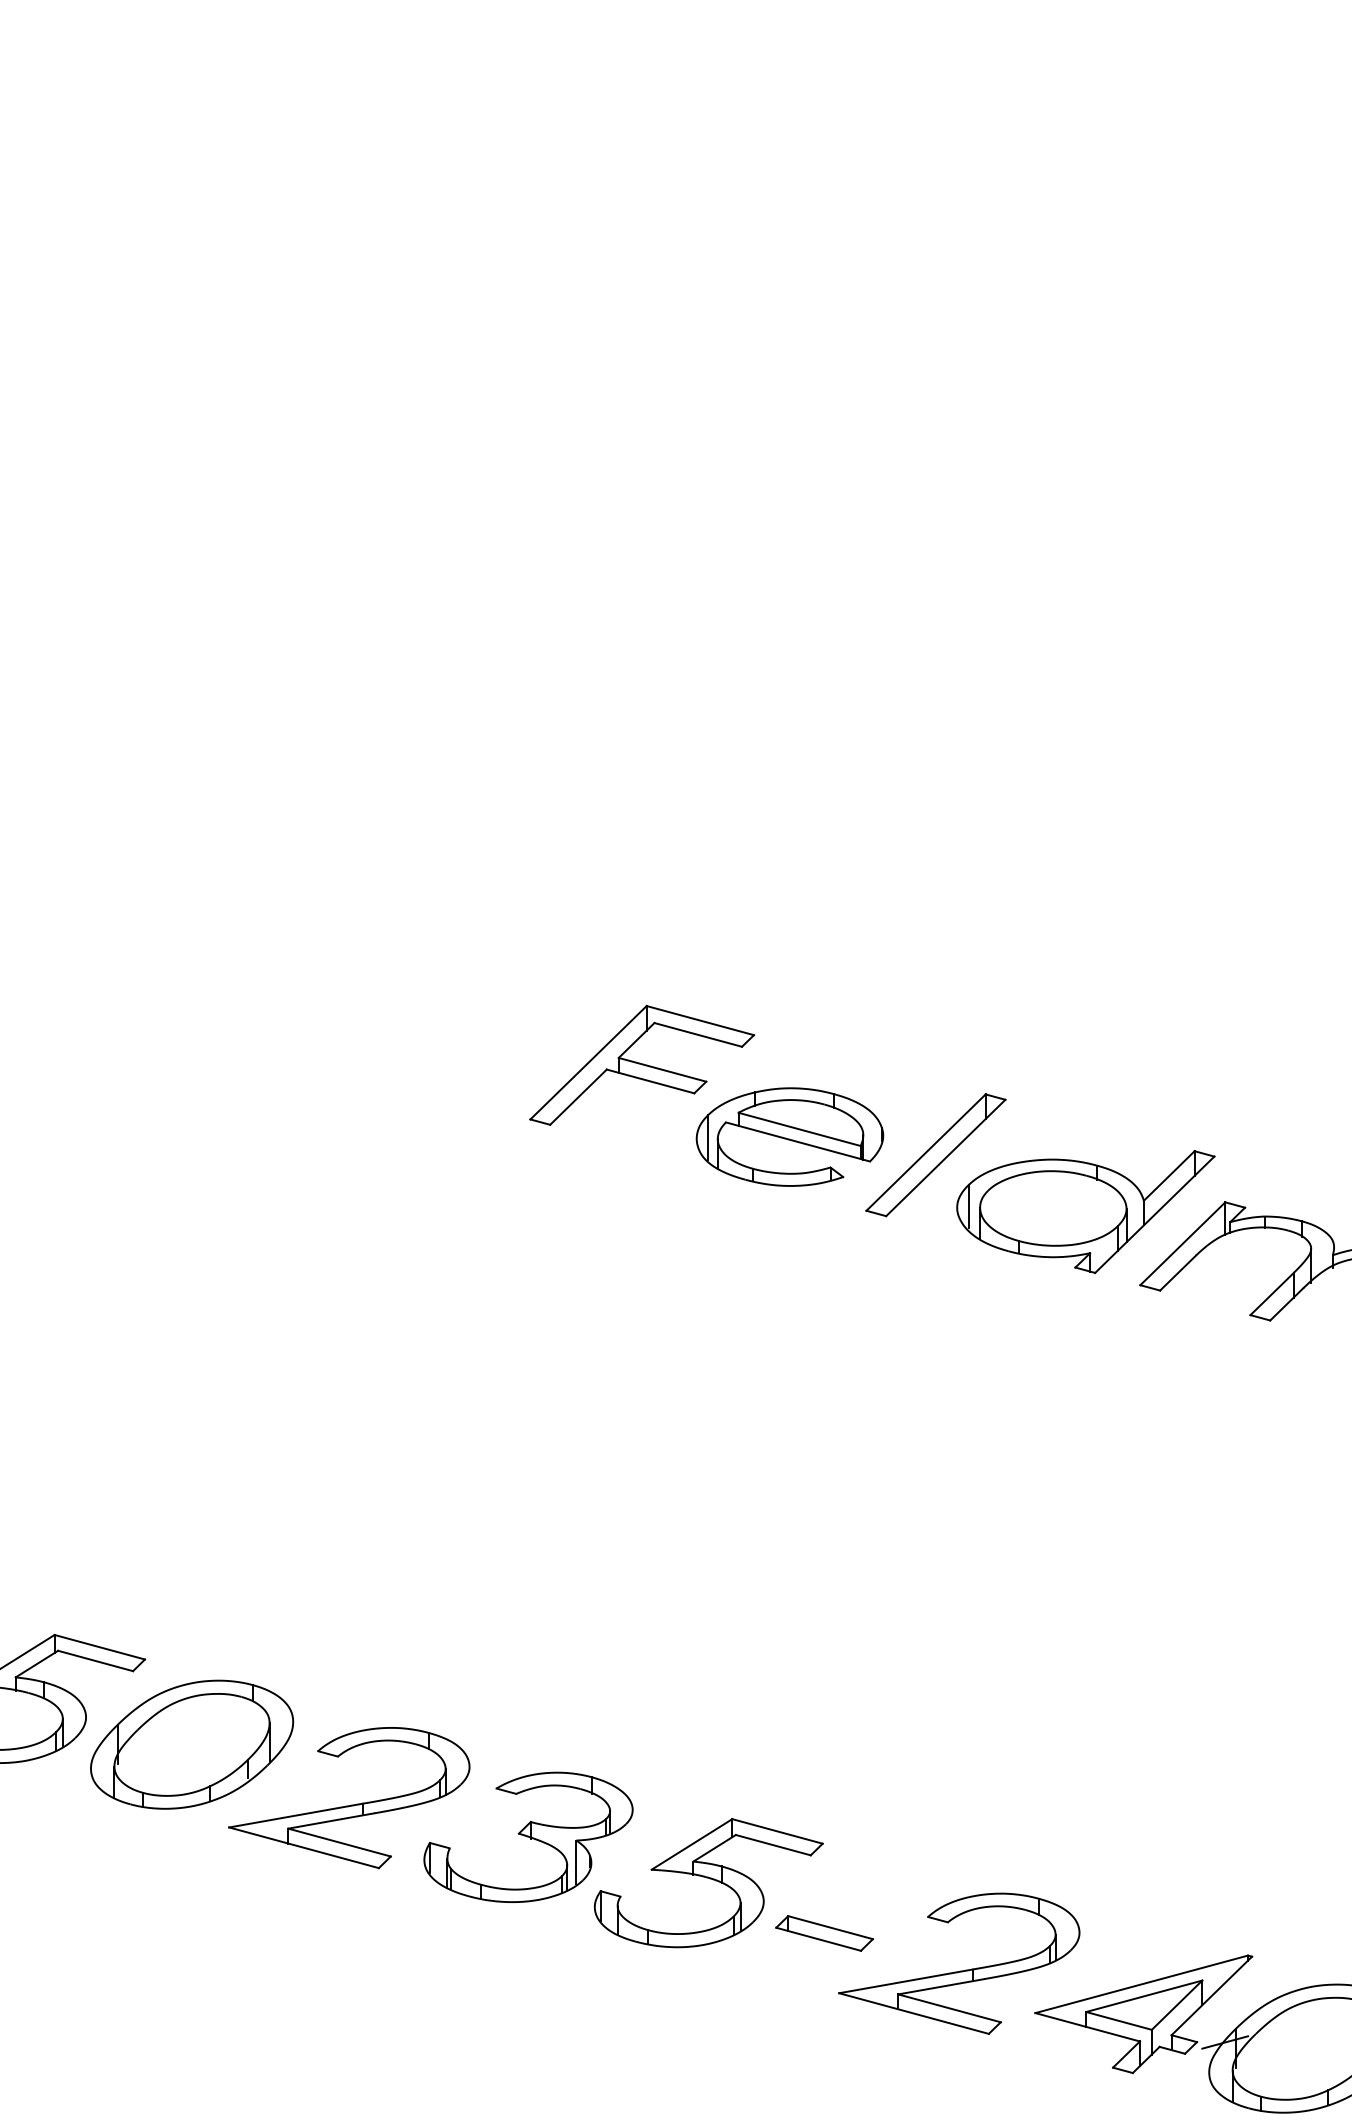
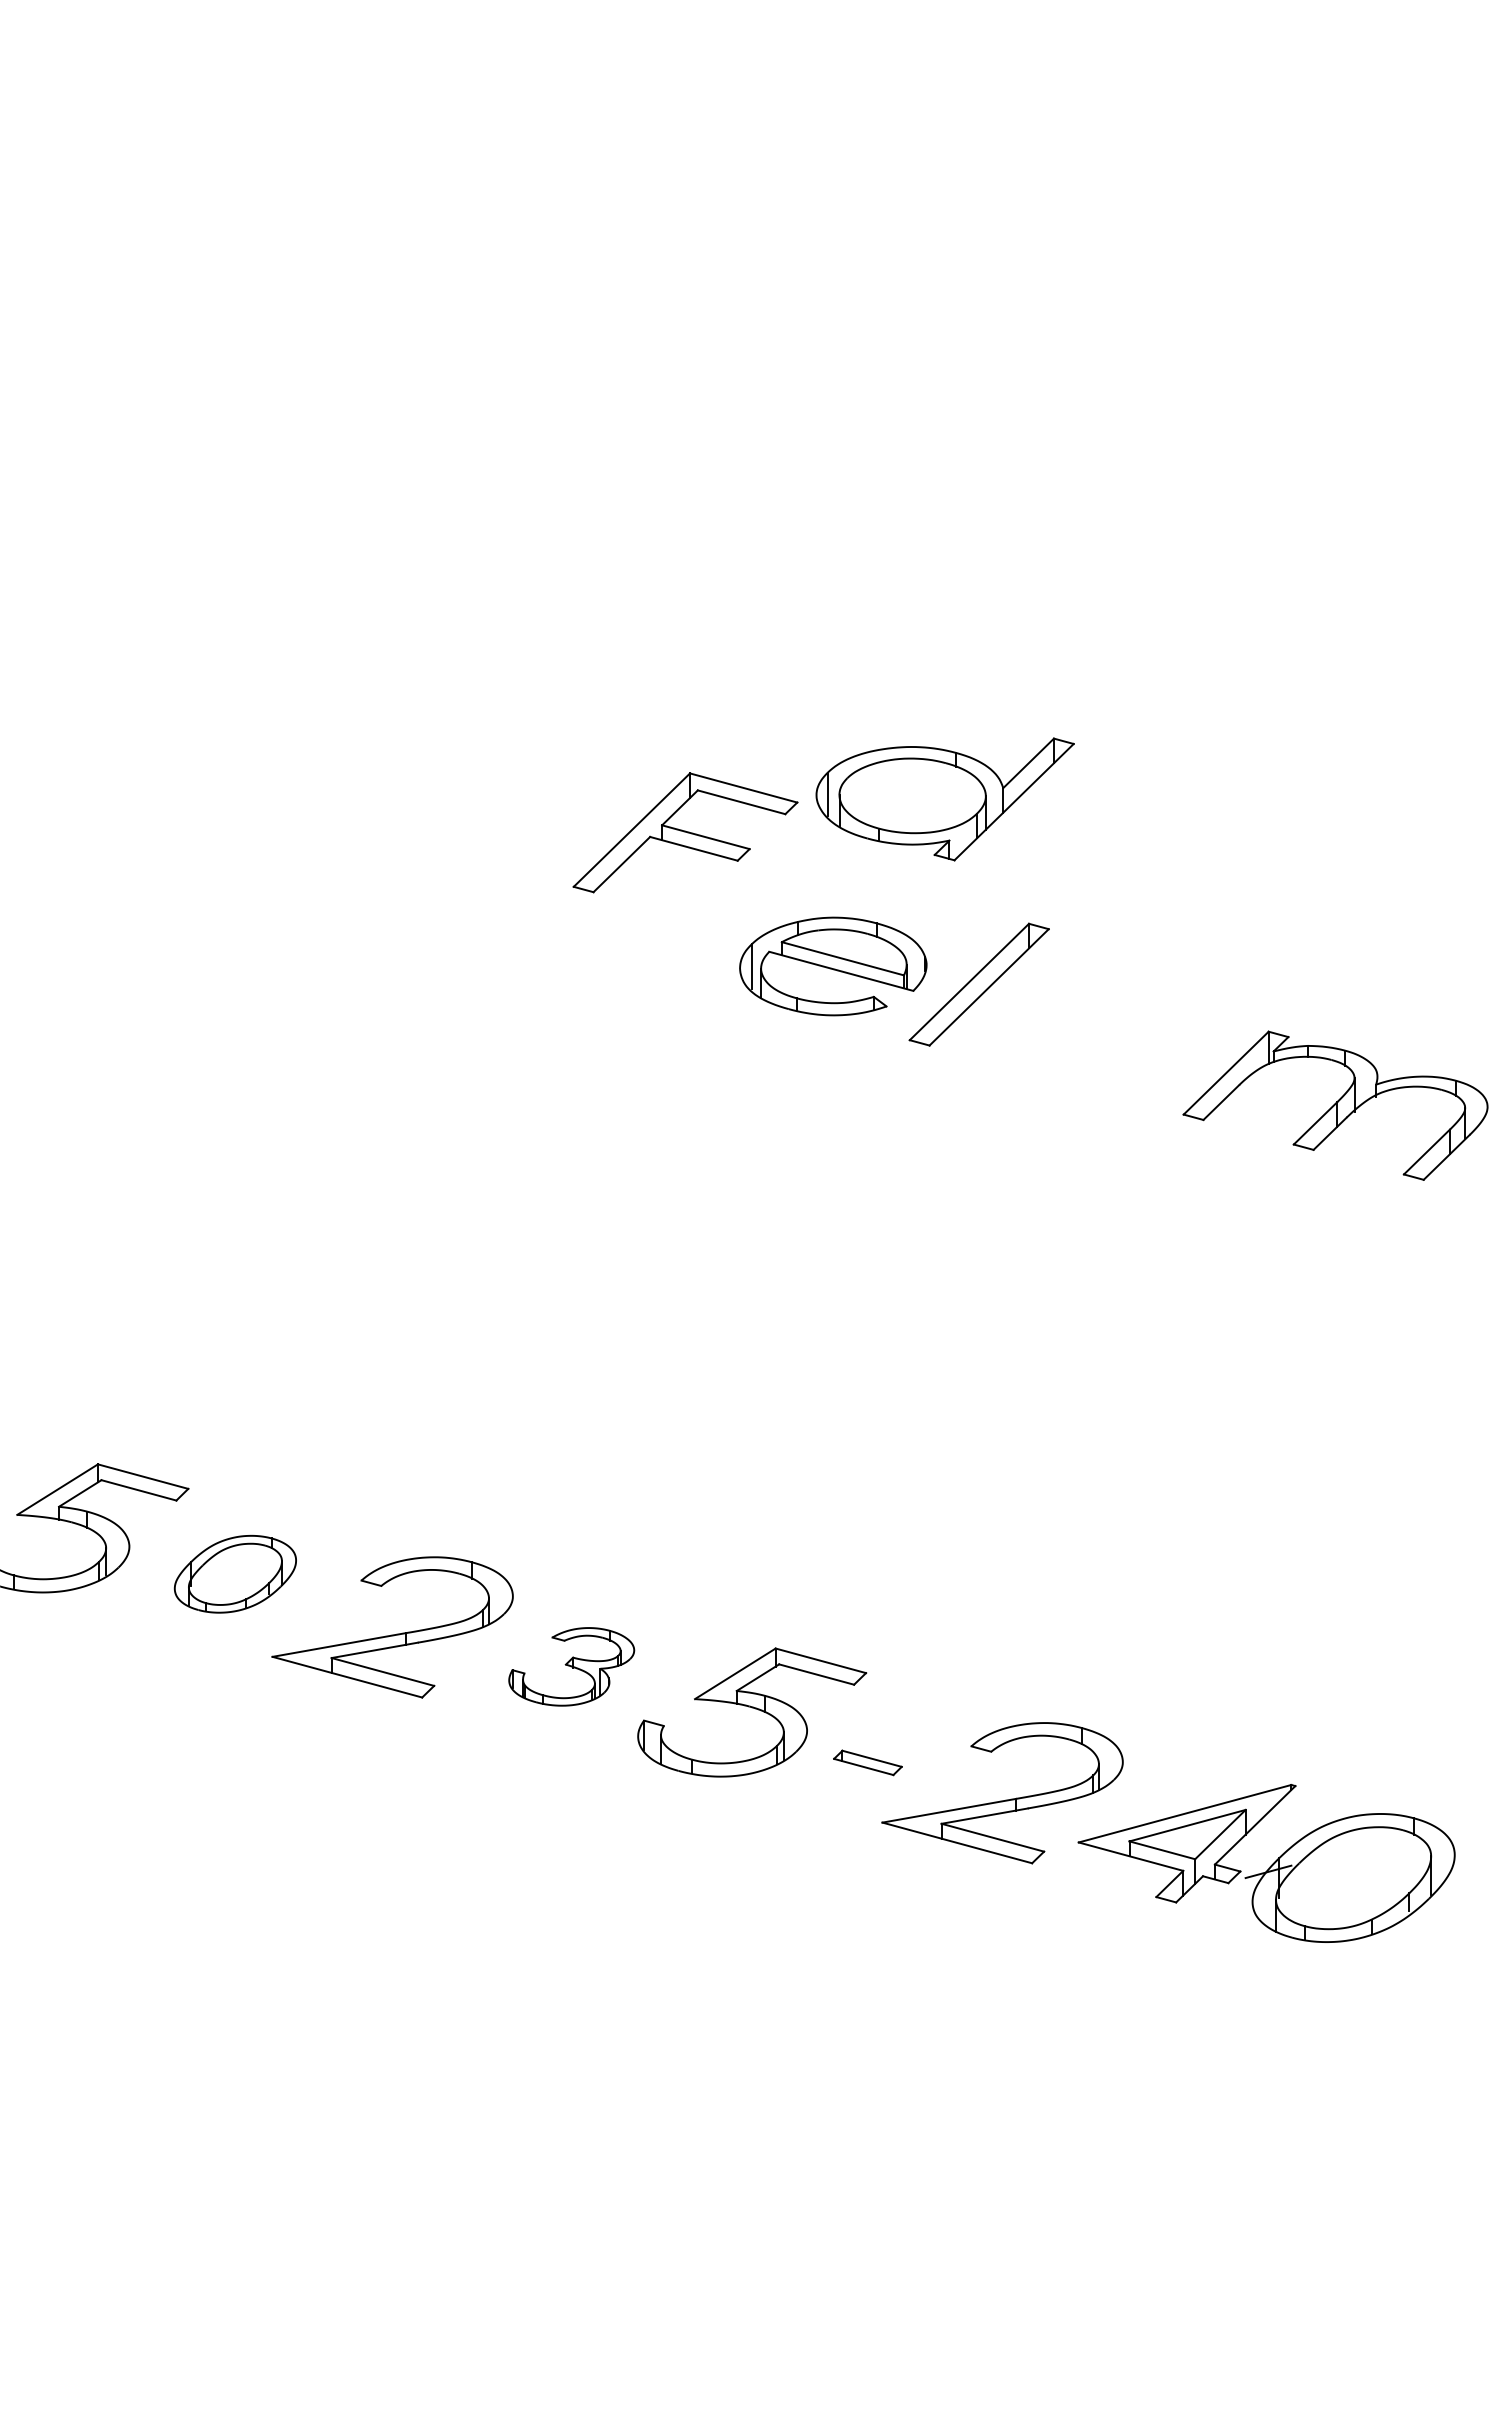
part: (642, 1065) -> (685, 832), moved
part: (1085, 1212) -> (944, 799), moved
part: (192, 1745) -> (235, 1574), size x0.6
part: (528, 1837) -> (571, 1666), size x0.6
part: (824, 1933) -> (867, 1762), size x0.7

